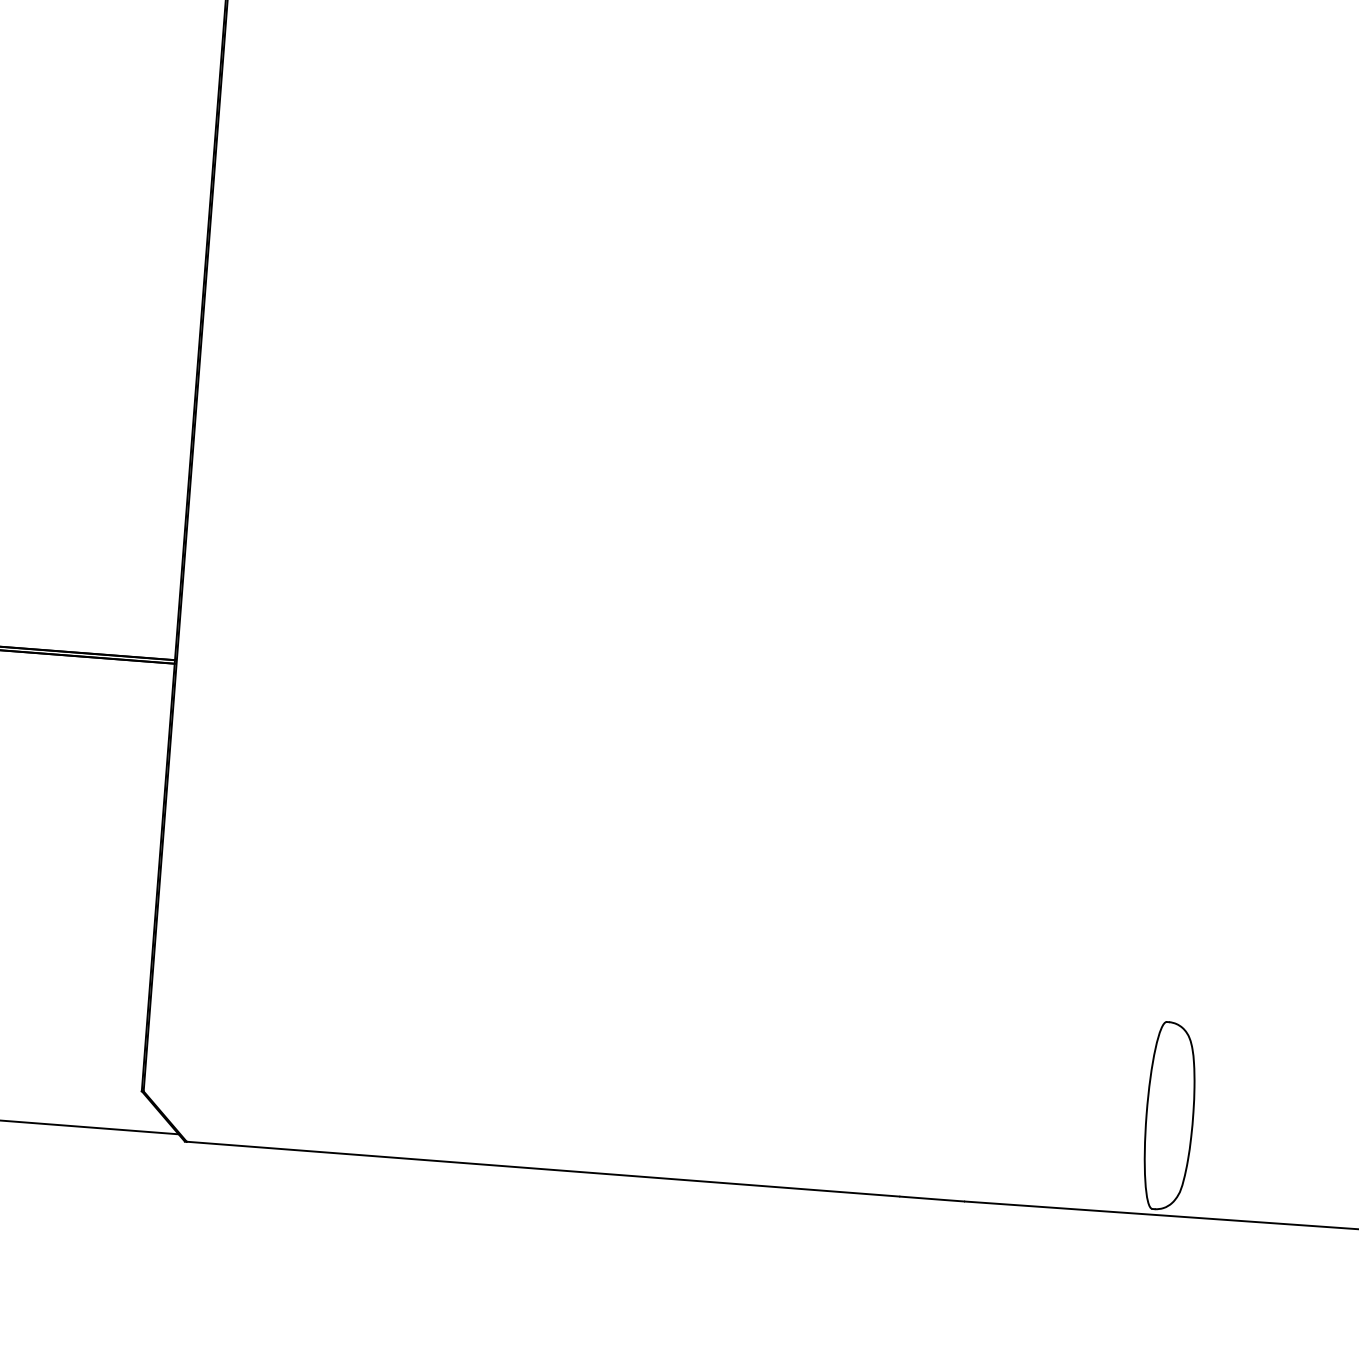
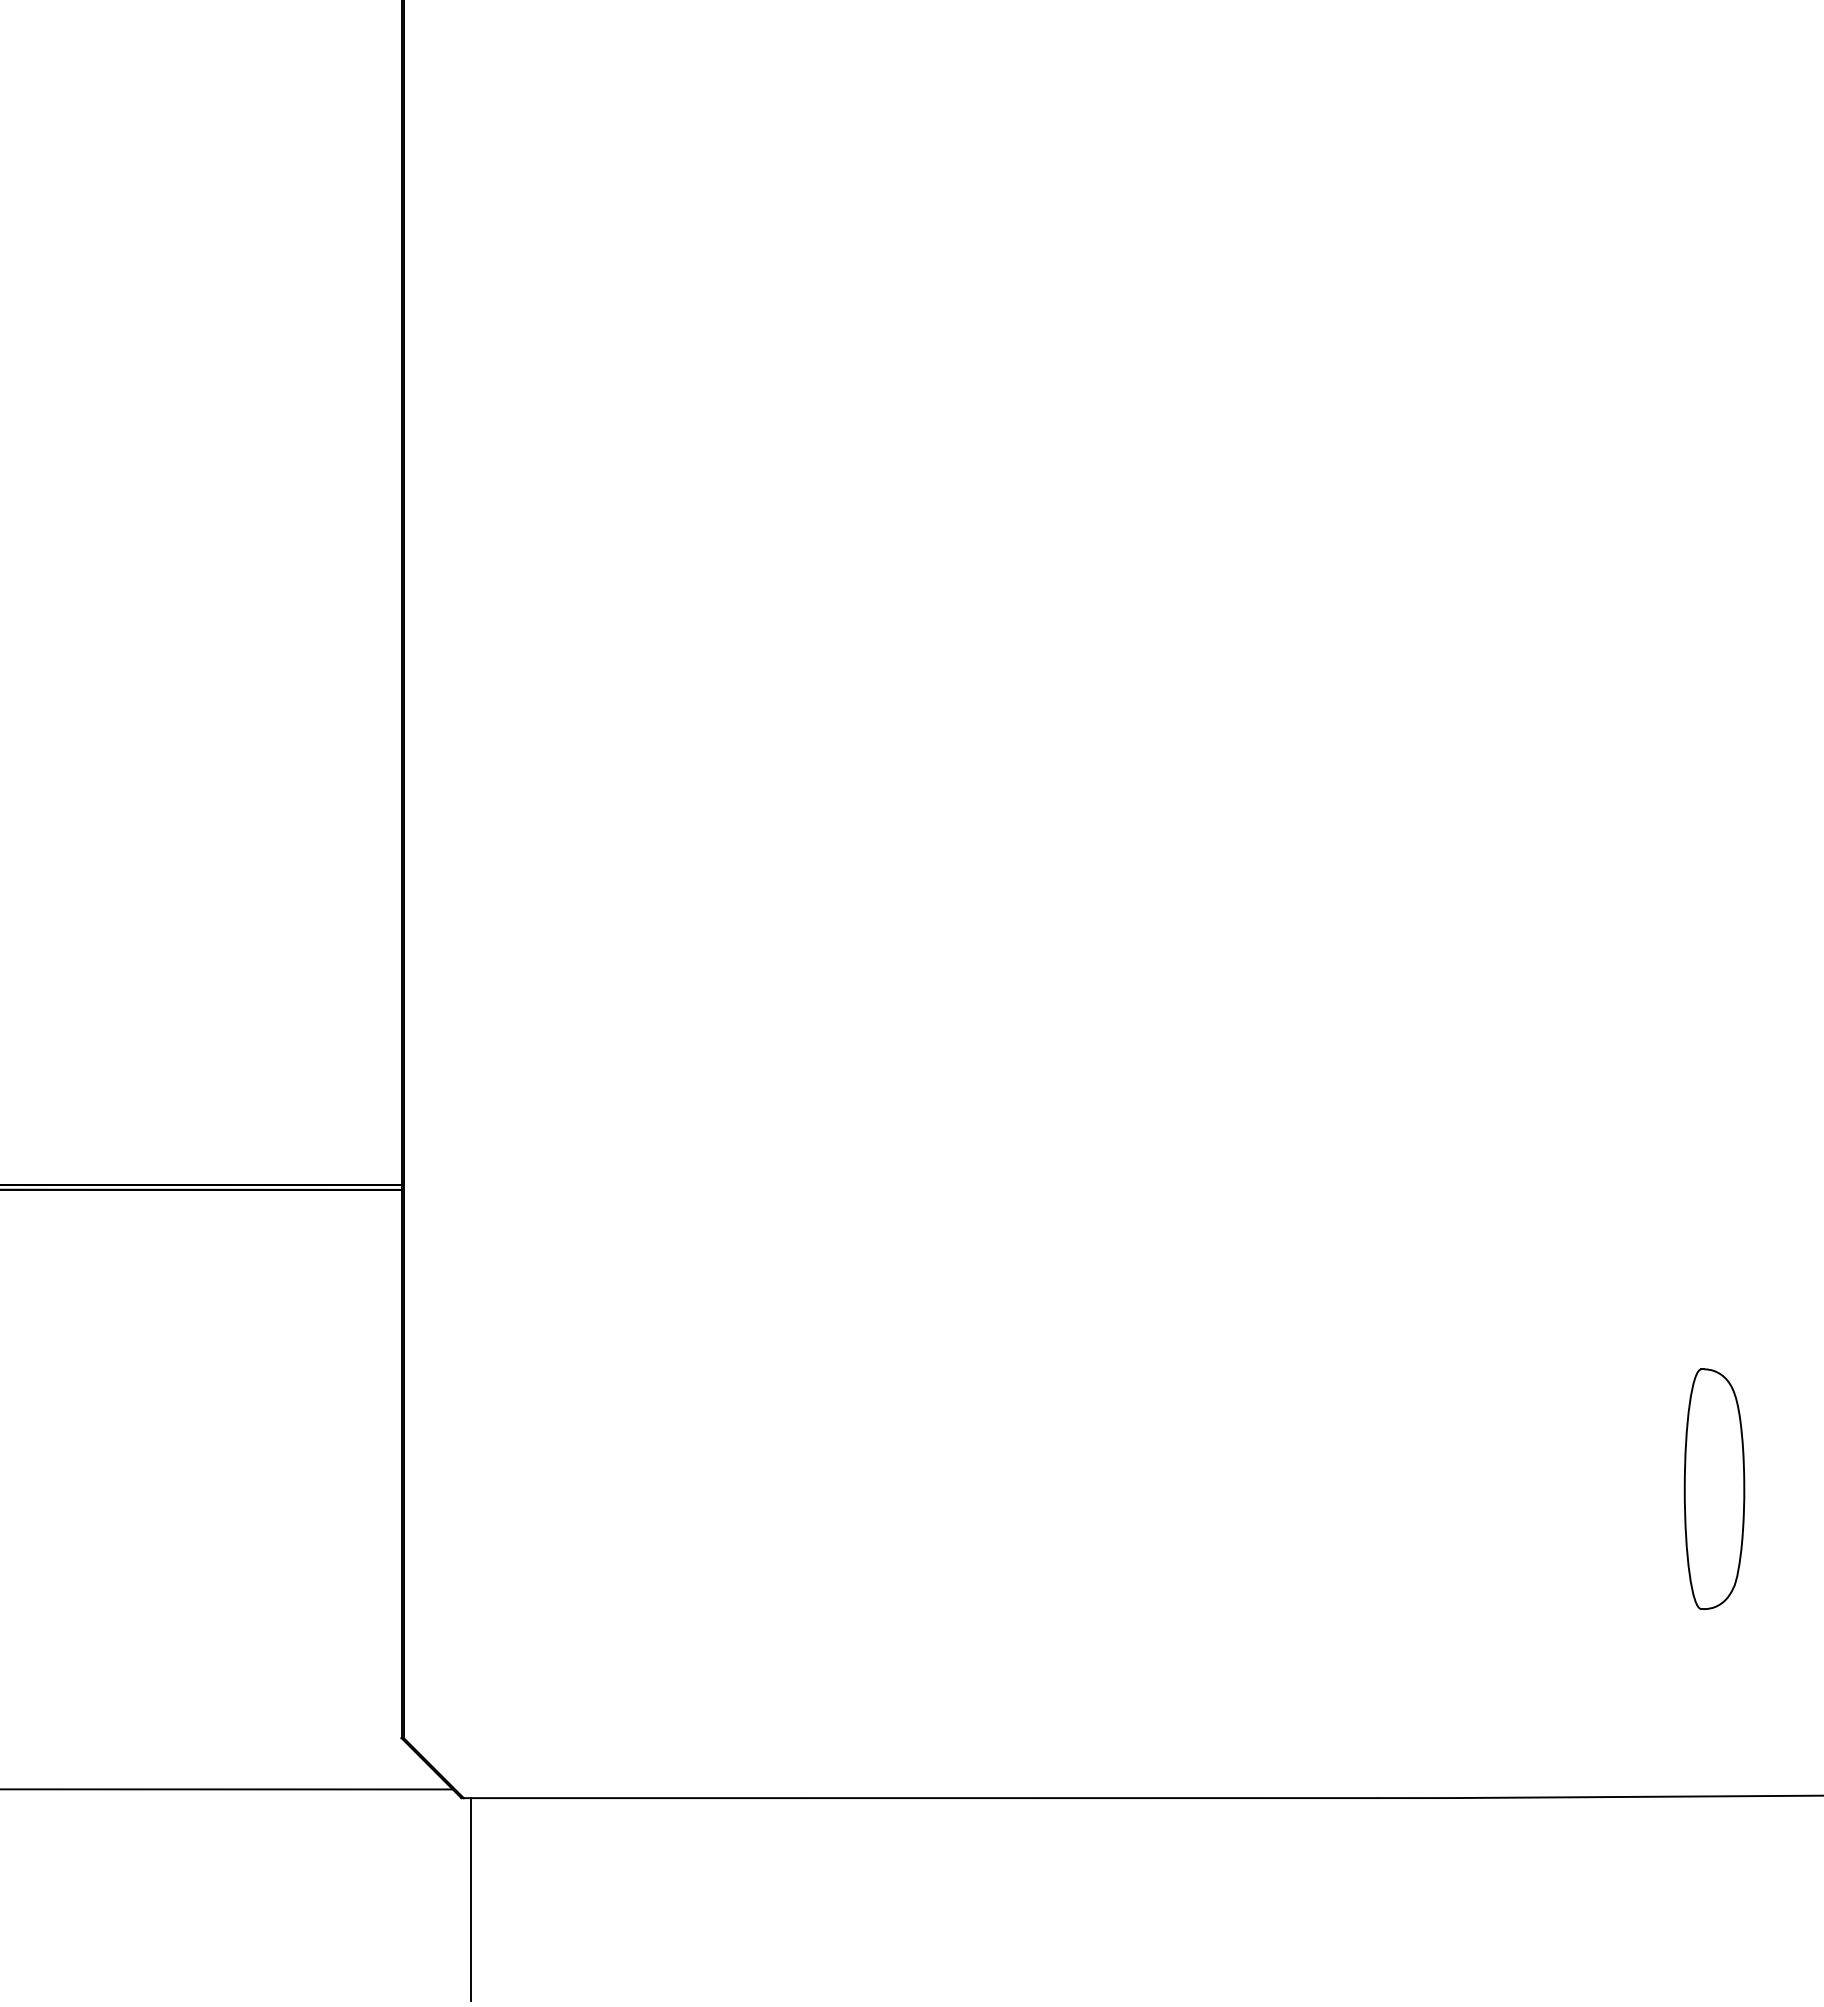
part: (1169, 1115) -> (1714, 1488), moved
line: (185, 1221) -> (470, 1899), added

